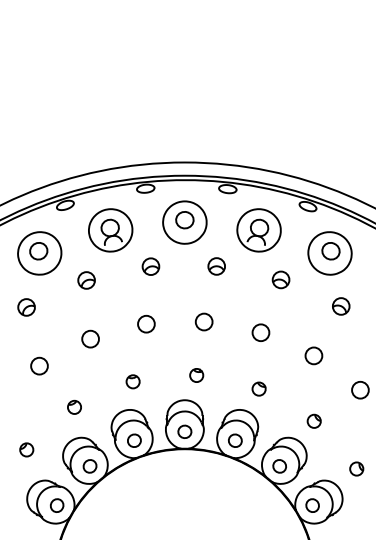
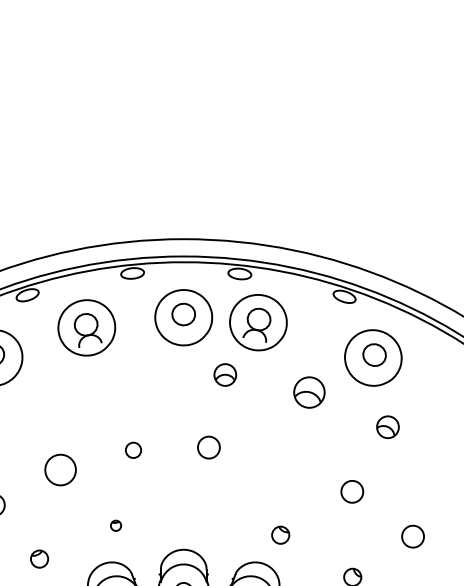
part: (258, 230) -> (257, 322), moved
part: (150, 266) -> (138, 375), removed
part: (280, 279) -> (308, 392), size x1.4
part: (86, 280) -> (55, 393), removed
circle: (146, 323) -> (133, 449), size x0.7
circle: (260, 332) -> (282, 461), removed
circle: (90, 338) -> (60, 469), size x1.4
part: (196, 375) -> (198, 517), removed
part: (132, 381) -> (115, 525), size x0.6

